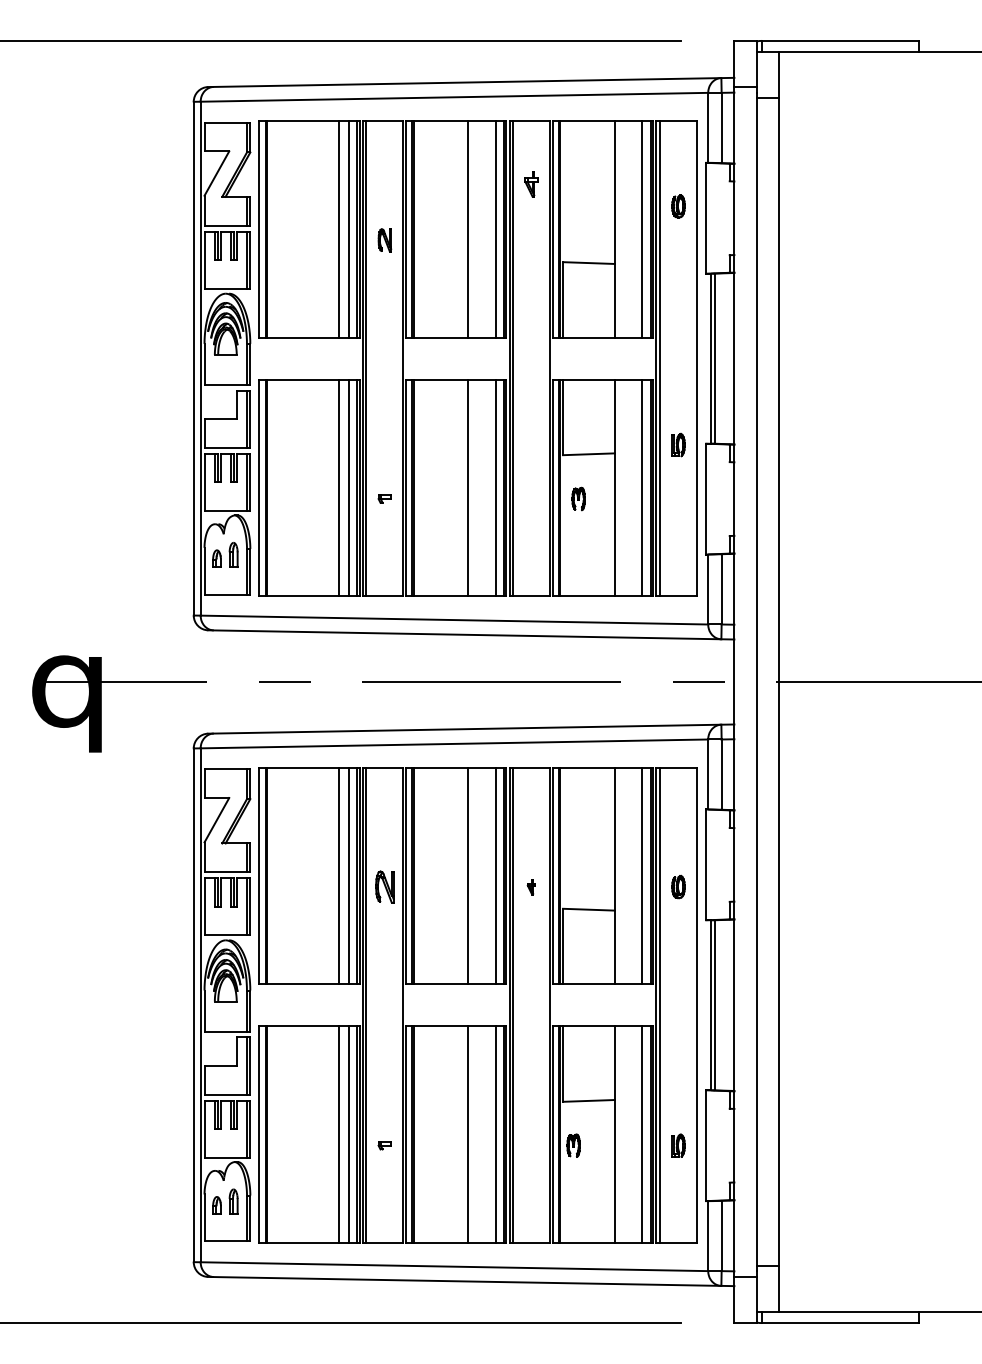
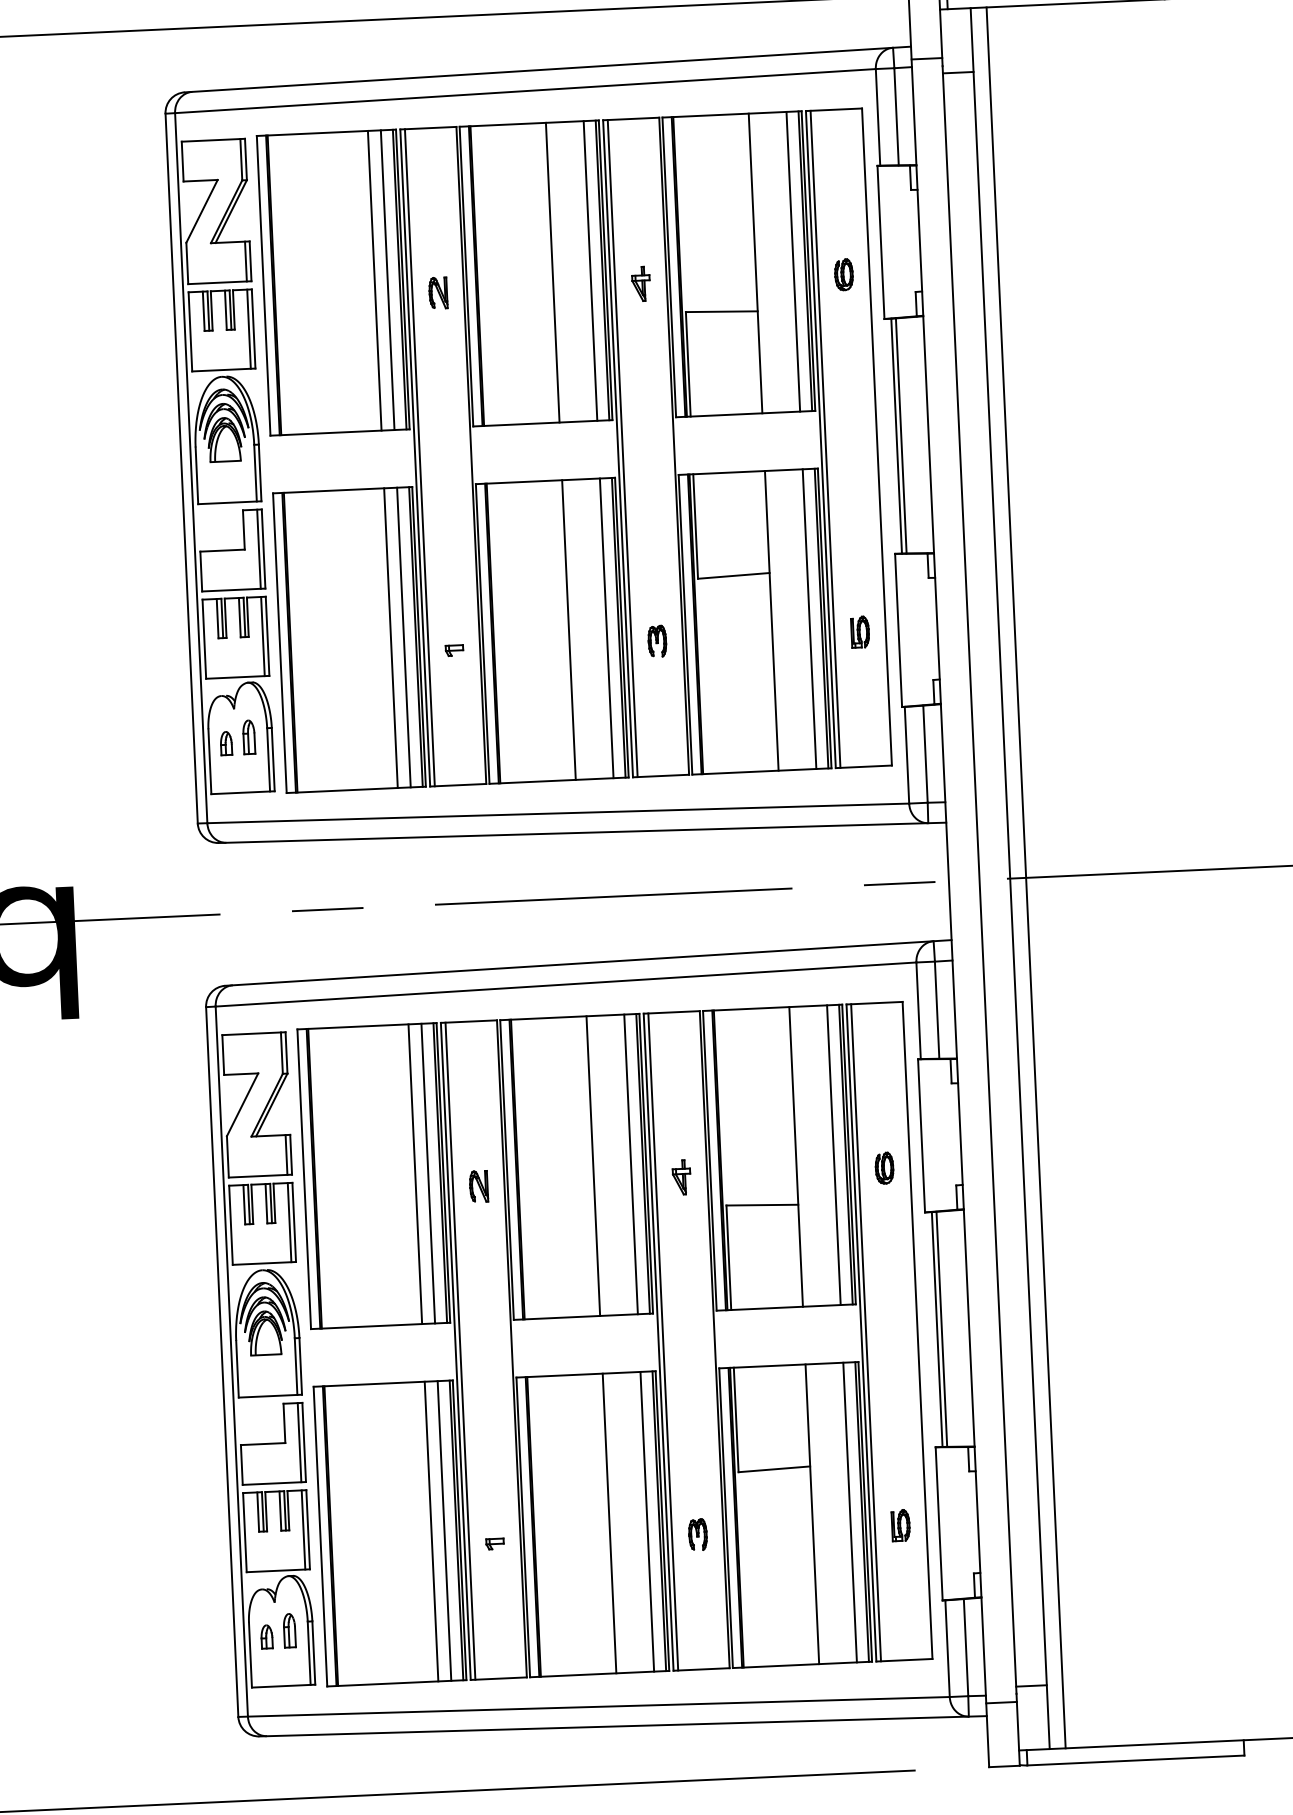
part: (531, 184) -> (640, 284), moved
part: (678, 206) -> (844, 274), moved
part: (678, 444) -> (860, 631), moved
part: (578, 498) -> (657, 640), moved
line: (790, 681) -> (1026, 877), added
part: (384, 886) -> (478, 1185), size x0.71
part: (531, 887) -> (681, 1178), size x1.67
part: (573, 1145) -> (697, 1534), moved

